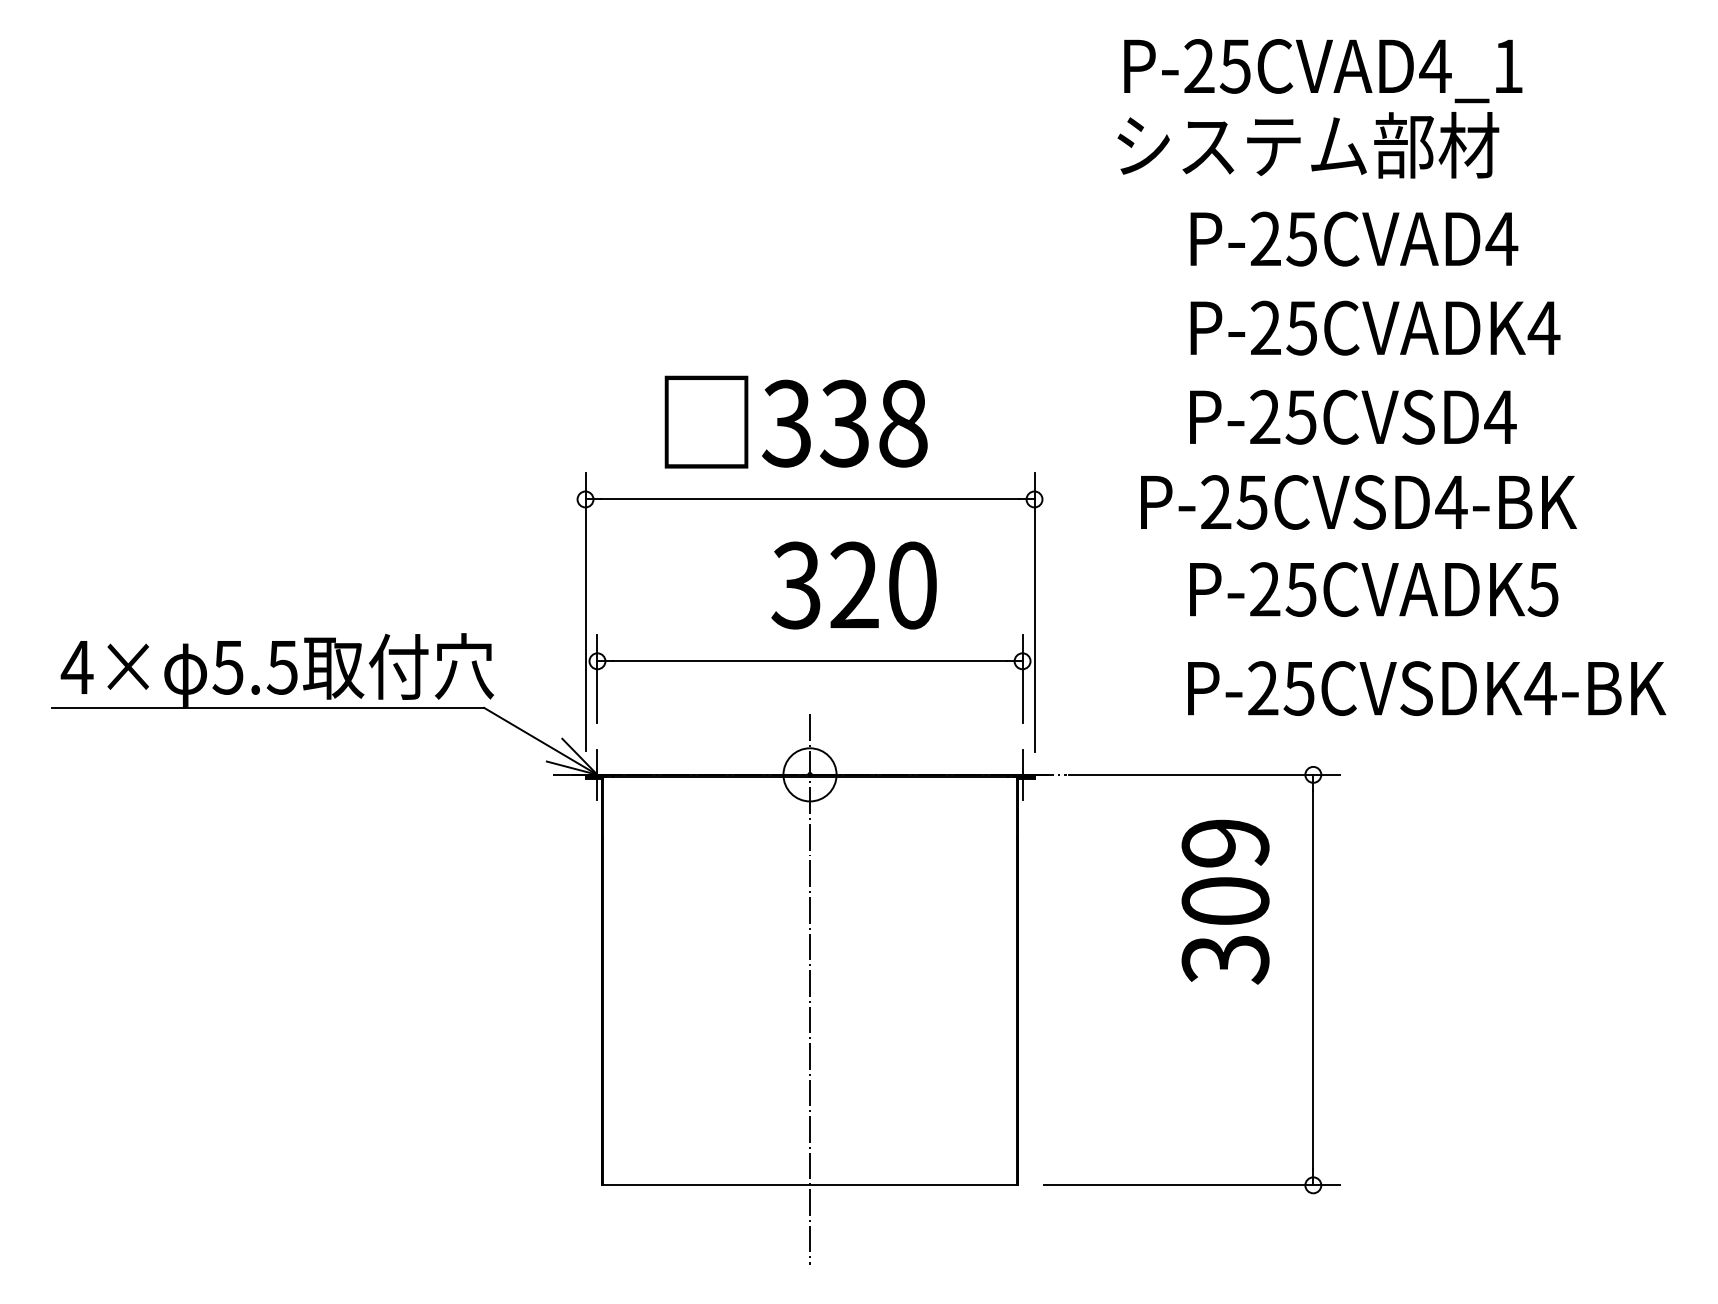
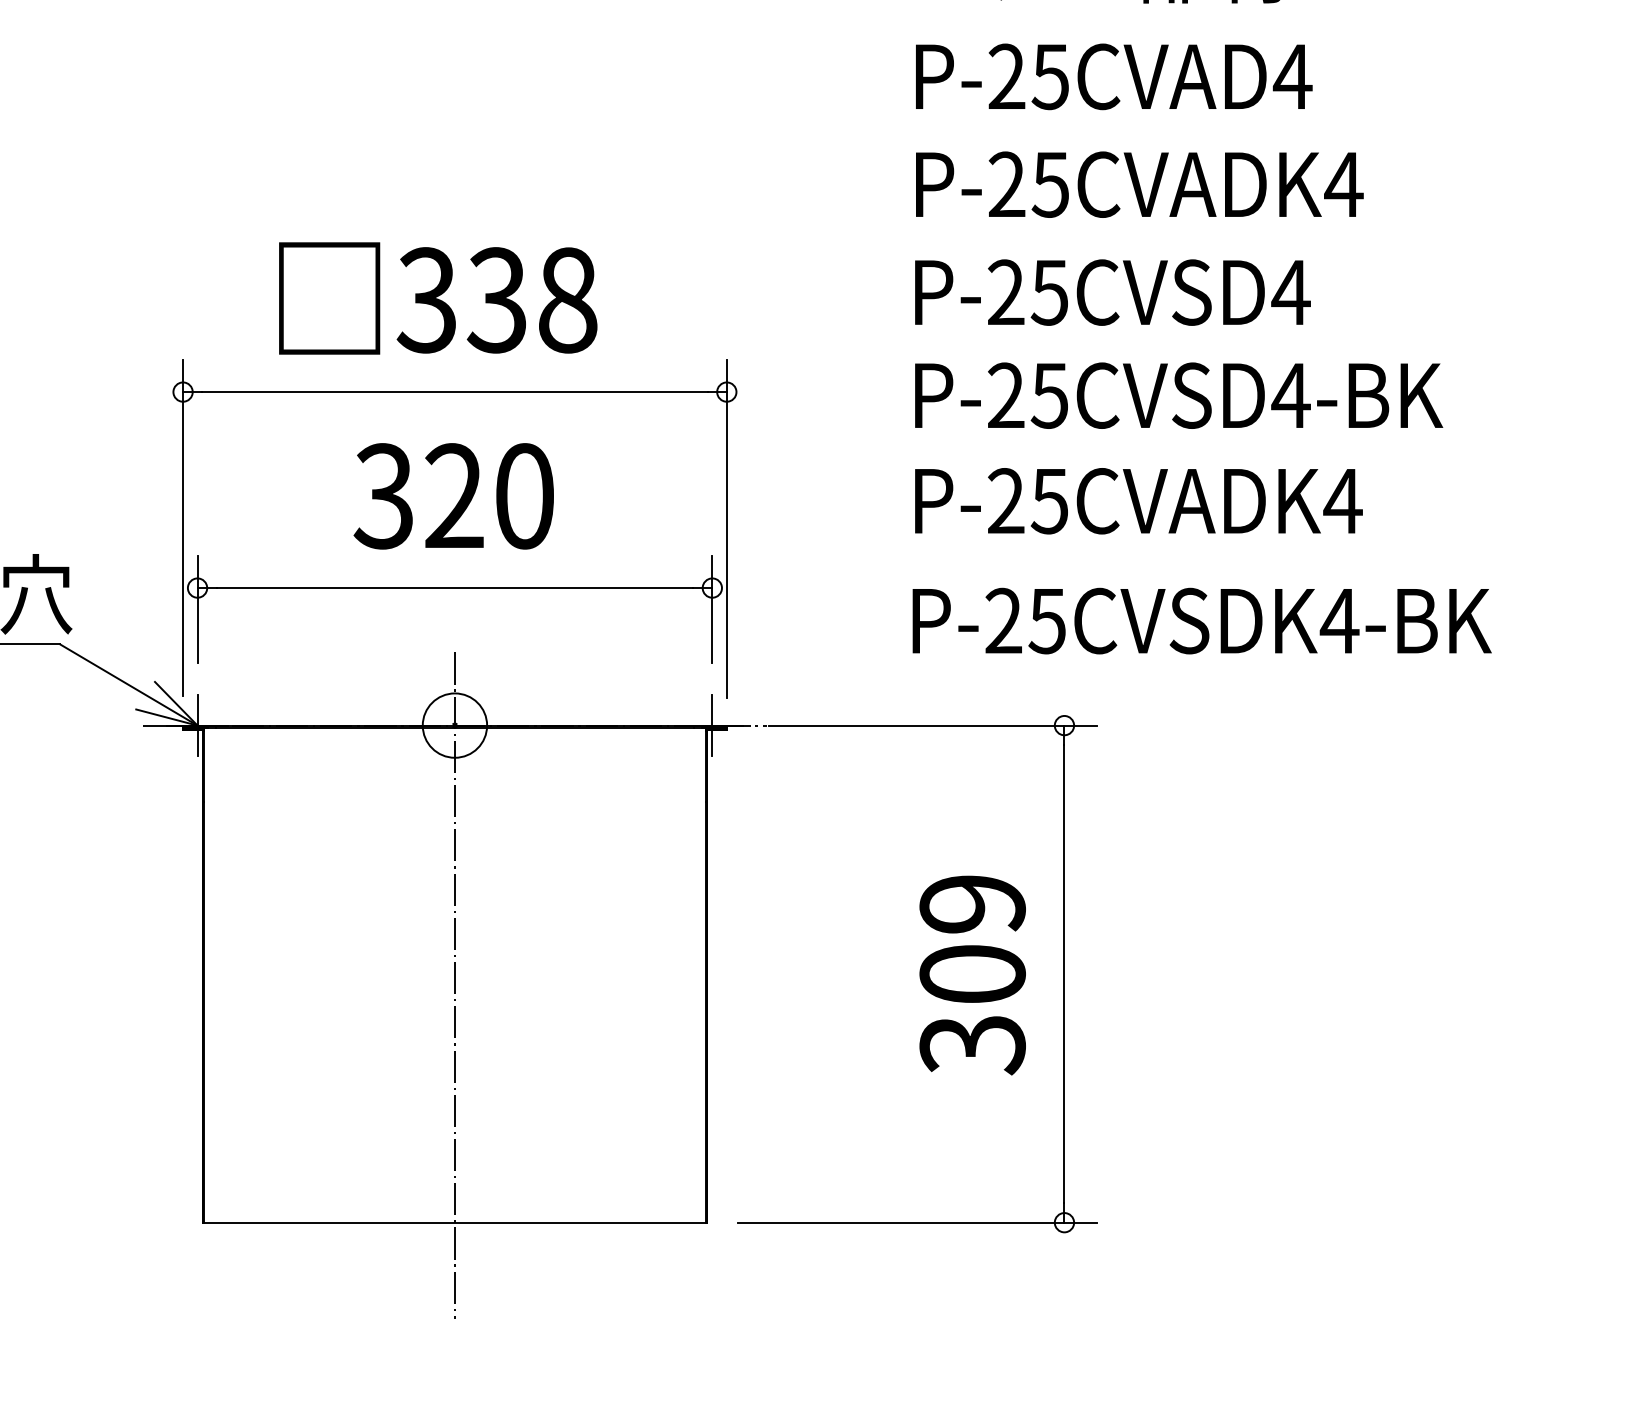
text: (1358, 502) -> (1178, 395), moved
text: (853, 585) -> (453, 496), moved
text: (1543, 589) -> (1343, 501), P-25CVADK5 -> P-25CVADK4
text: (1225, 901) -> (972, 974), moved

